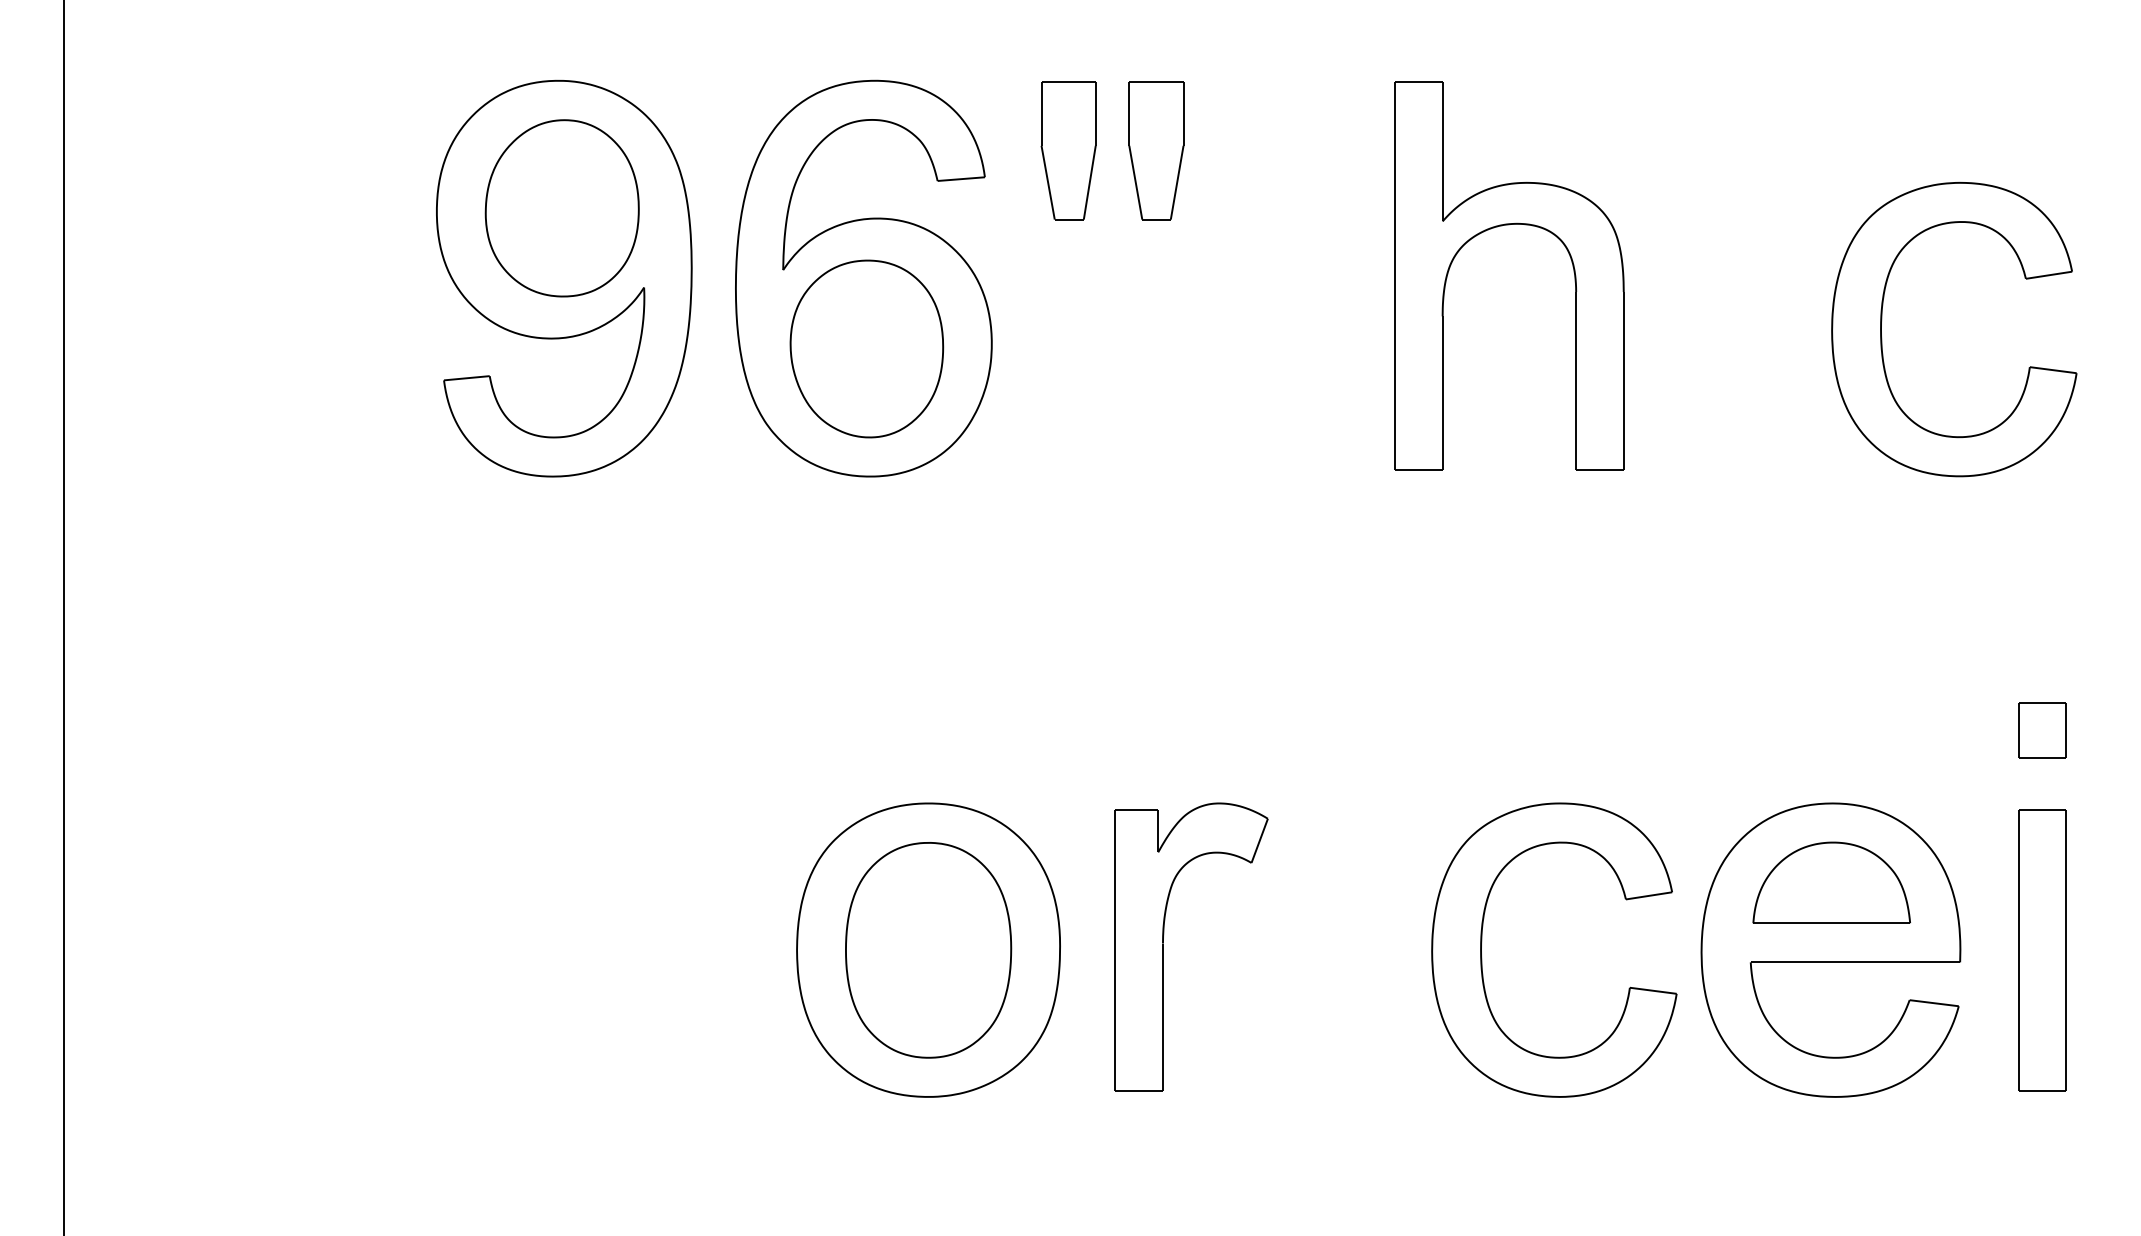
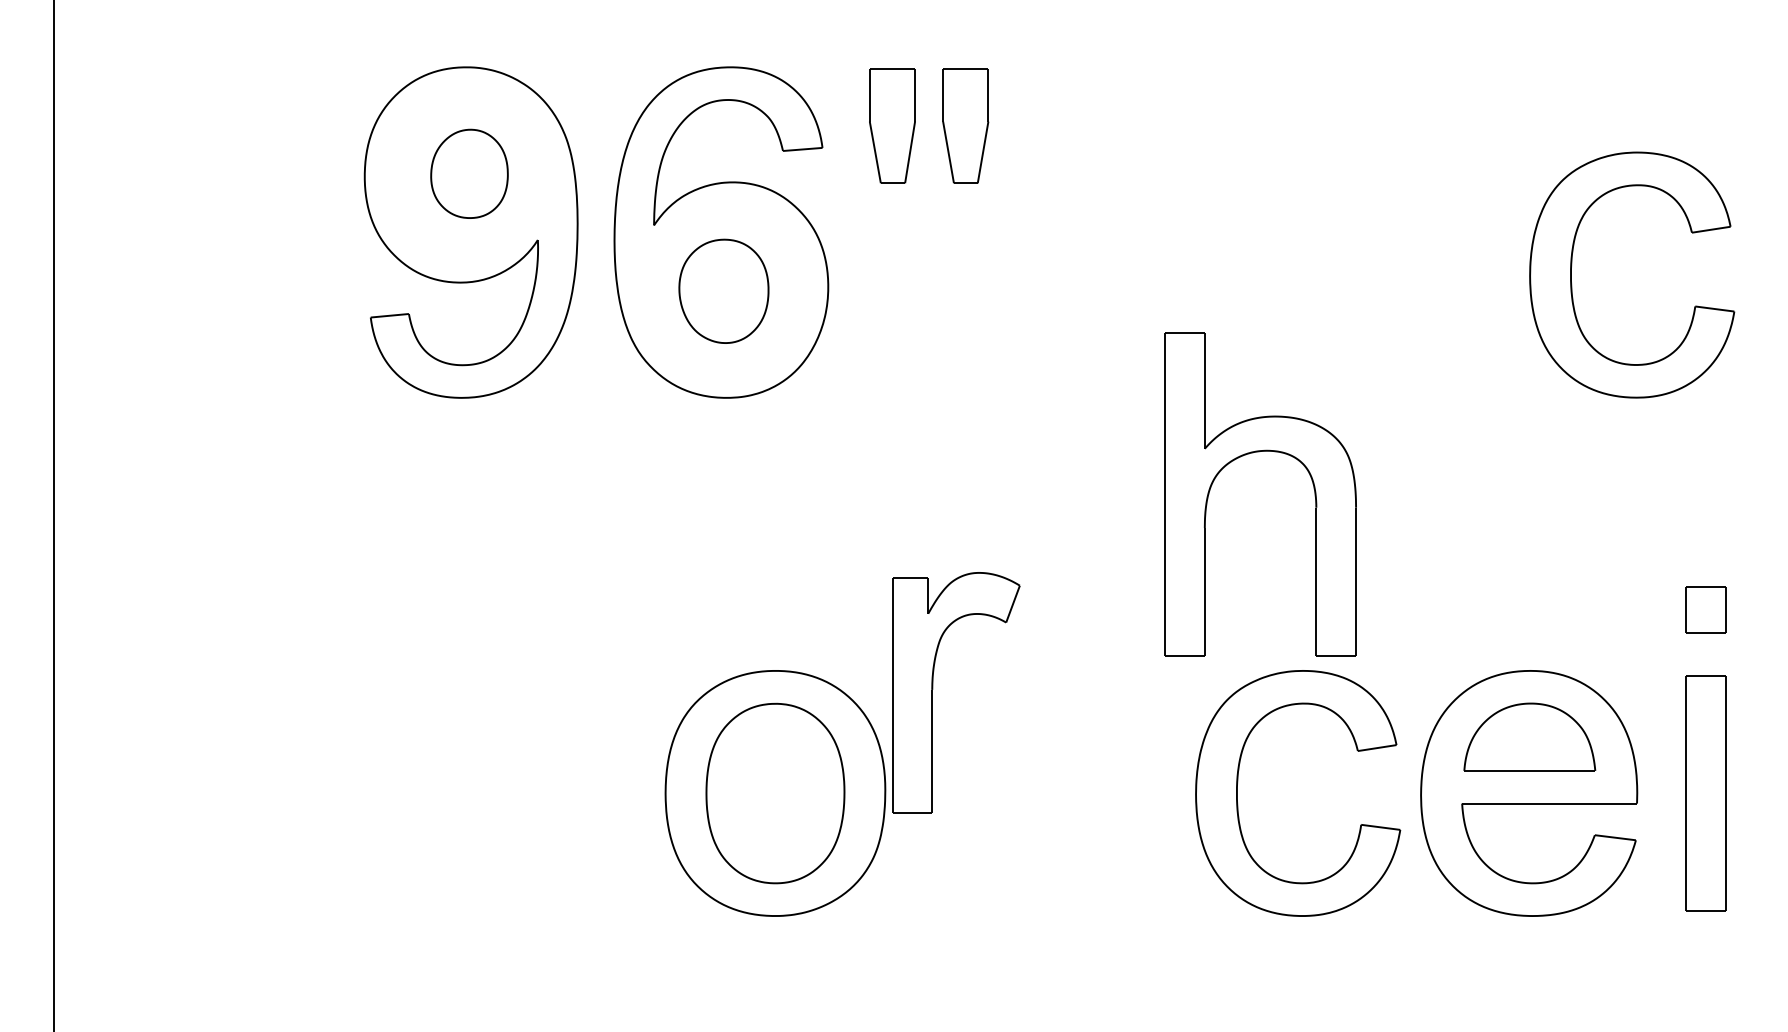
part: (562, 207) -> (469, 173), size x0.6
part: (1496, 228) -> (1249, 454), moved
part: (866, 349) -> (723, 291), size x0.7
part: (1164, 943) -> (933, 689), moved

